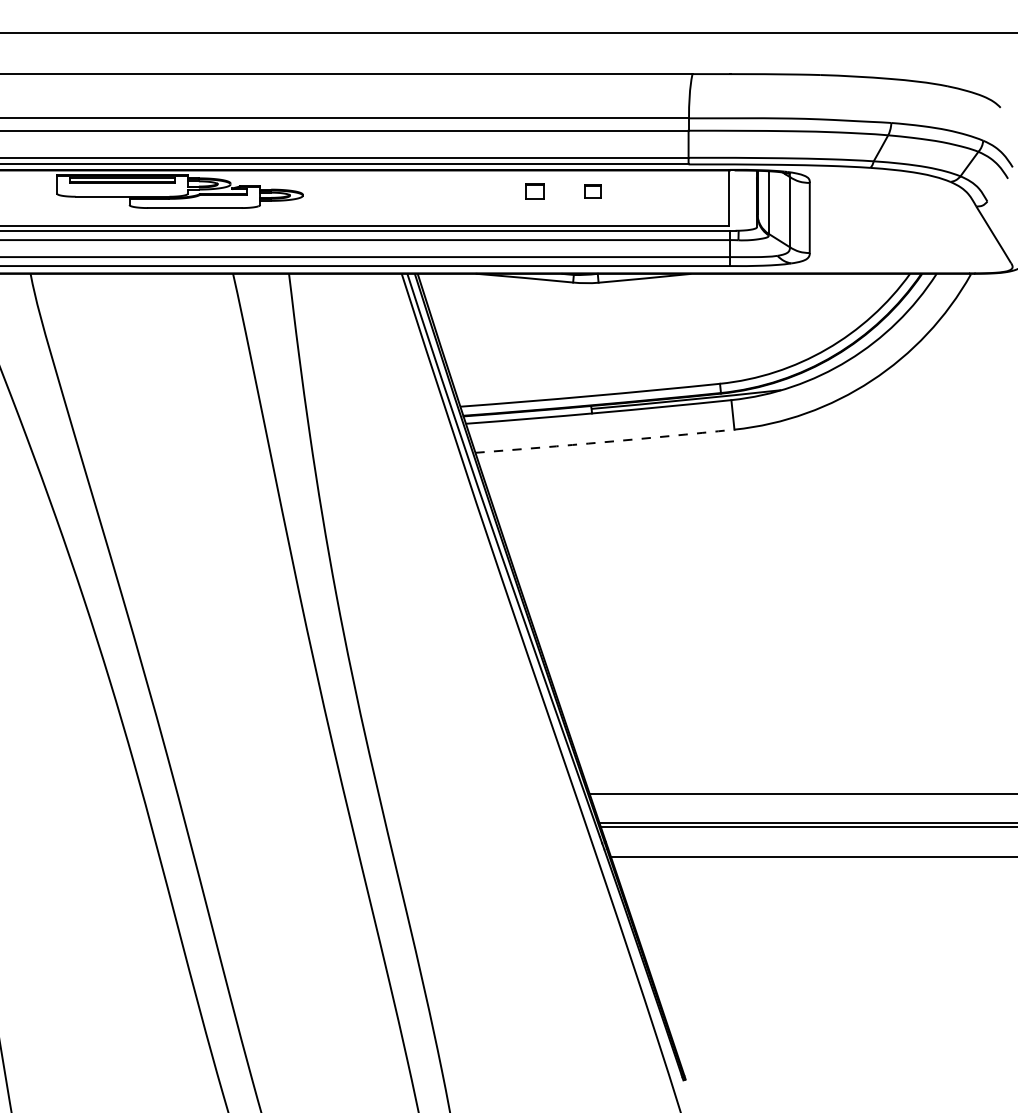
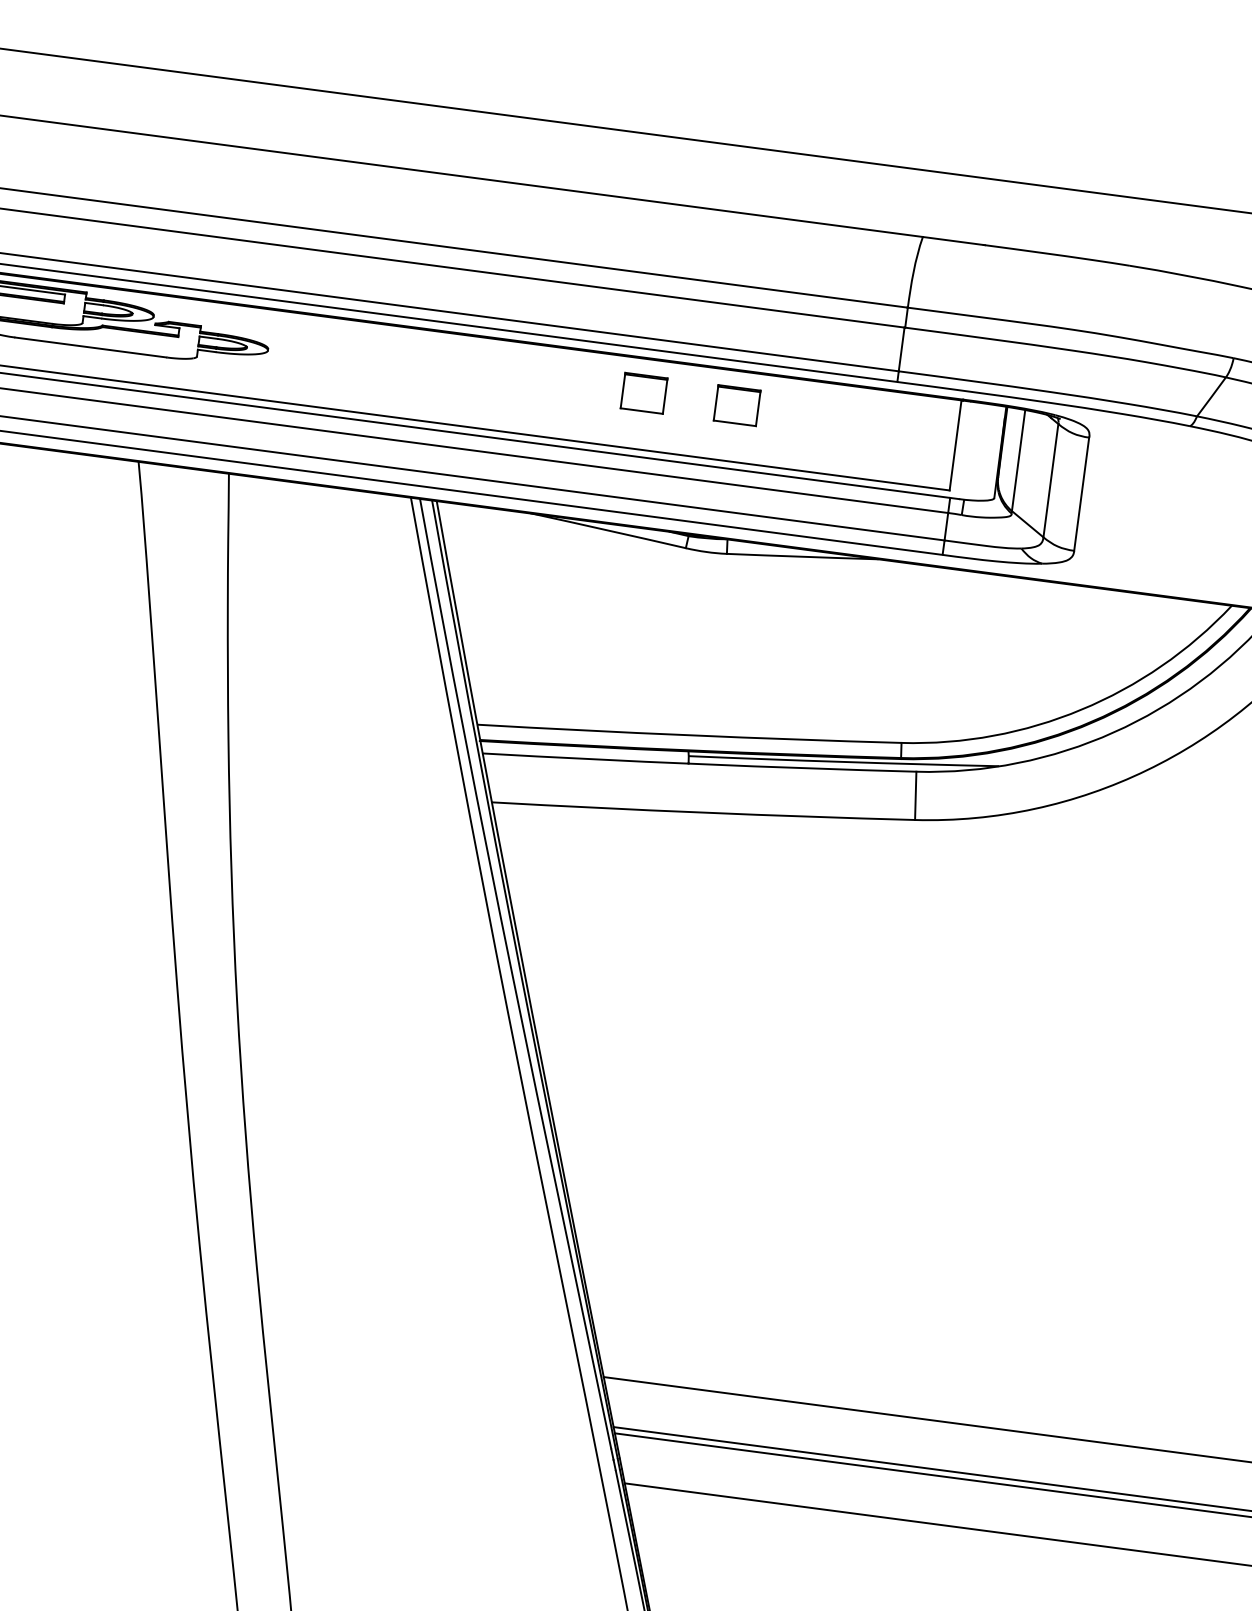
part: (534, 191) -> (642, 392), size x1.43
part: (592, 191) -> (736, 405), size x1.67
arc: (605, 442) -> (704, 813), dashed -> solid

